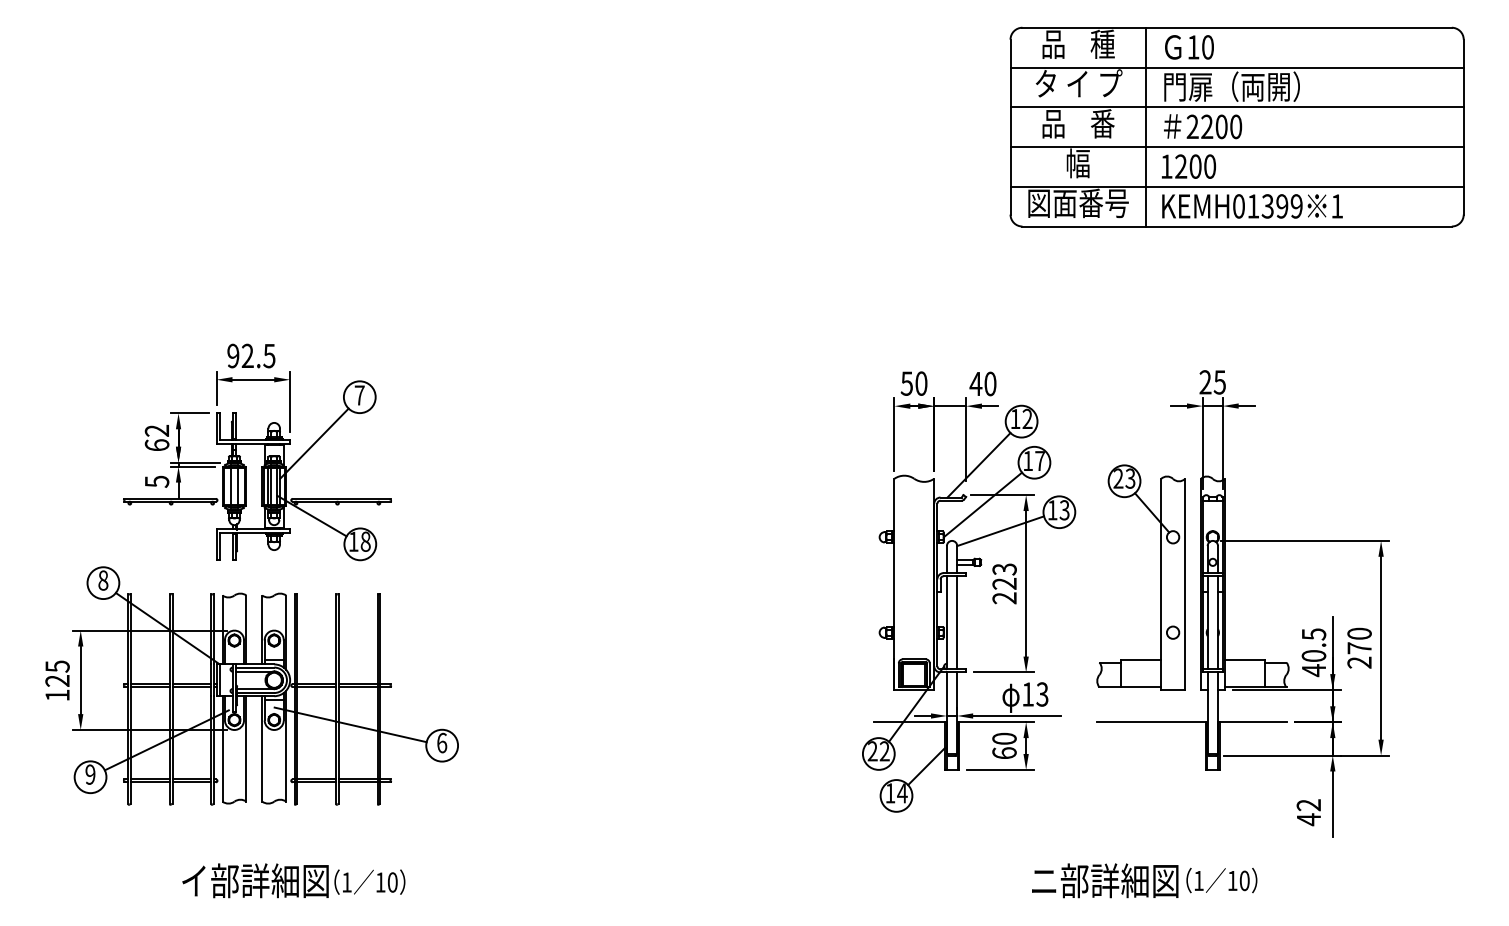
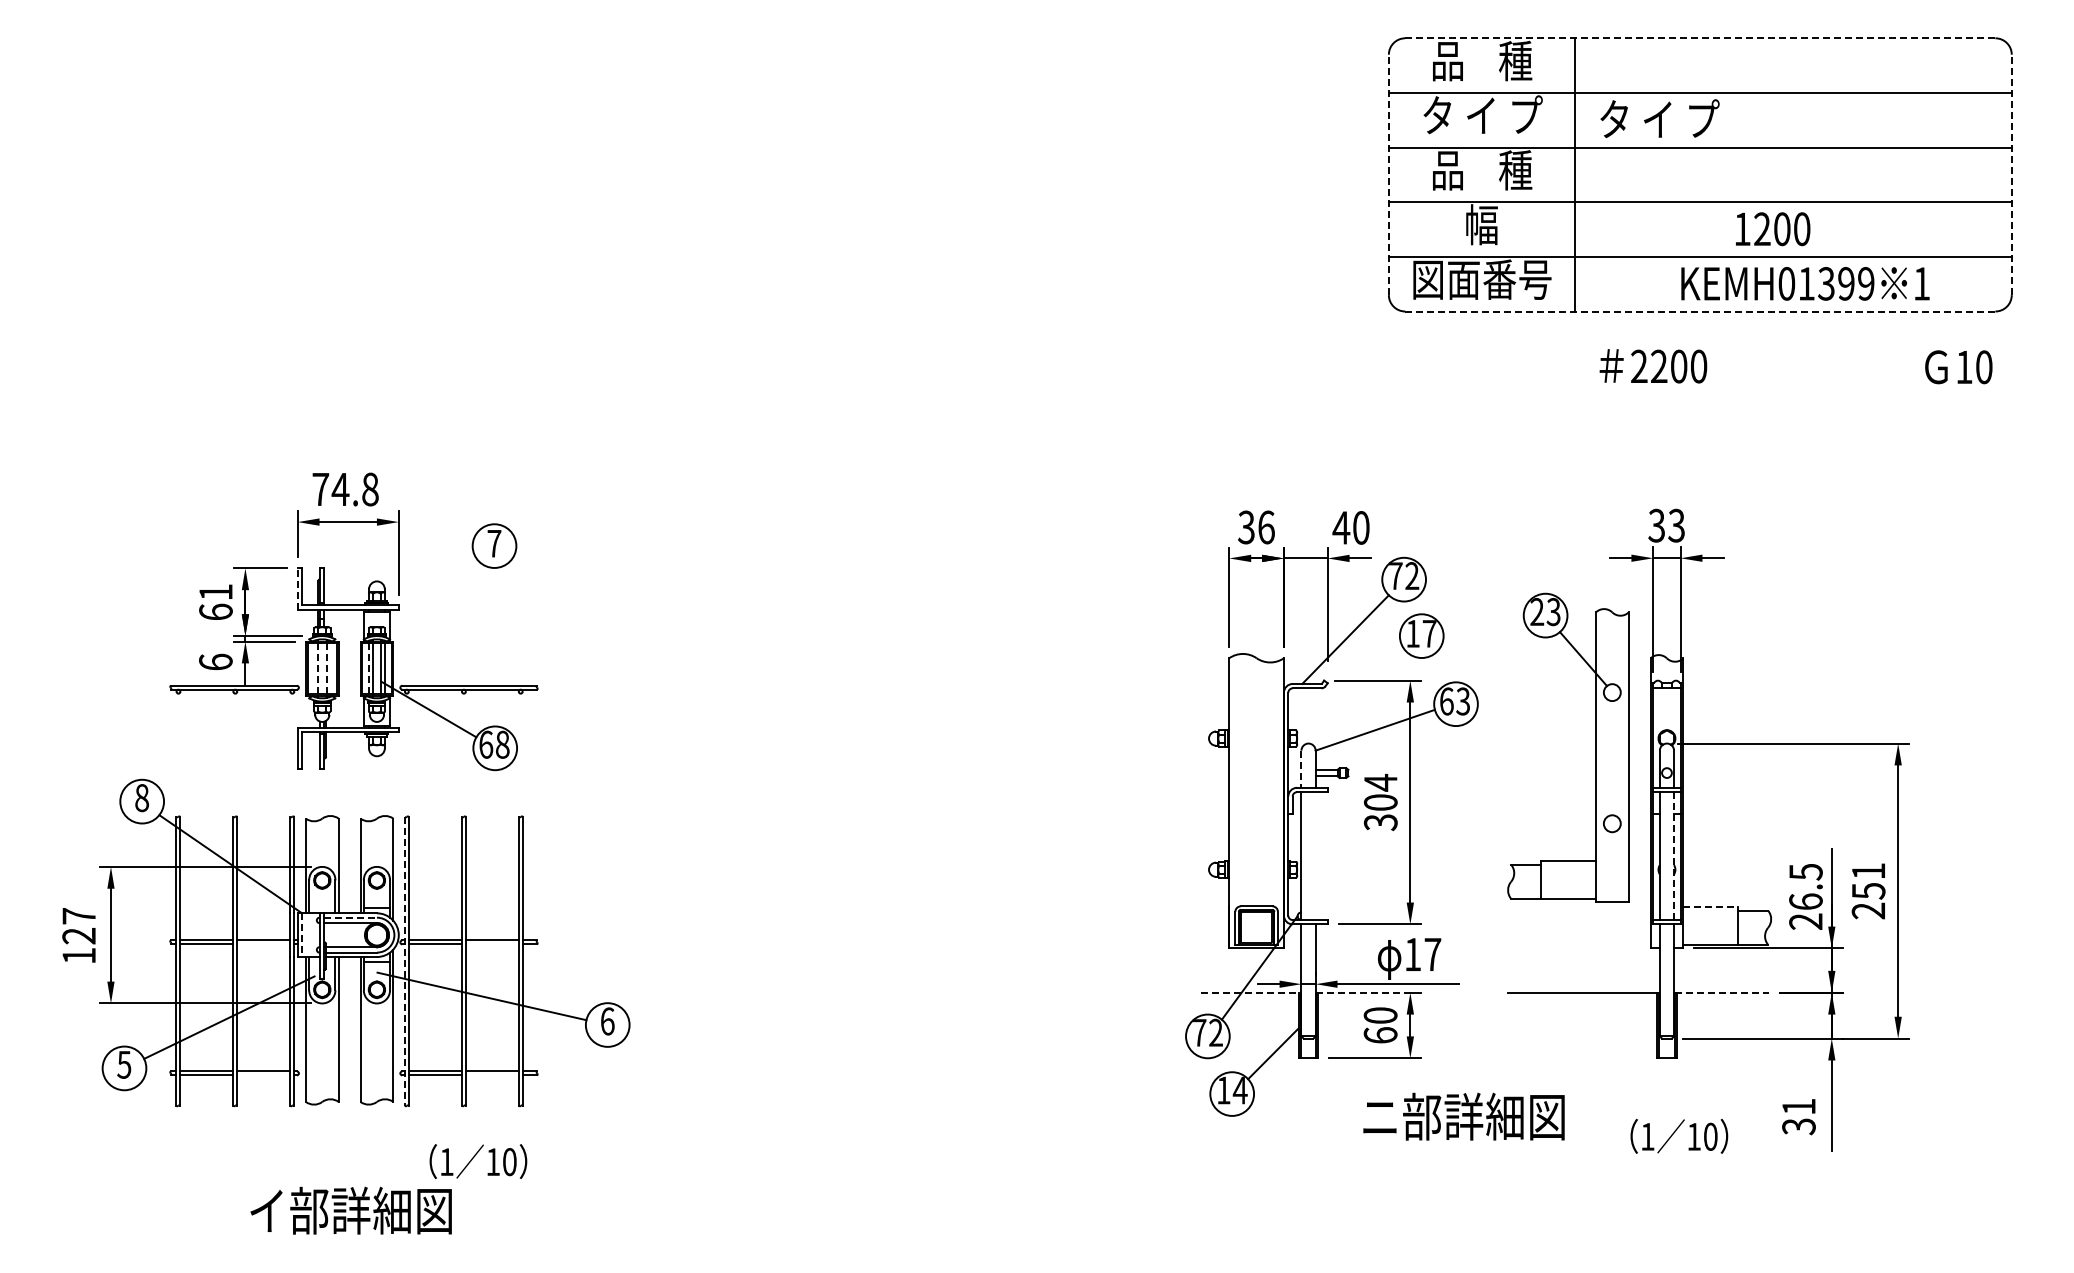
line: (1237, 27) -> (1700, 38), solid -> dashed
text: (1189, 47) -> (1958, 367), moved
text: (1232, 86) -> (1693, 119), 門扉（両開） -> タ イ プ
text: (1102, 123) -> (1515, 170), 品    番 -> 品    種
line: (1010, 126) -> (1388, 174), solid -> dashed
text: (1203, 126) -> (1653, 366), moved
line: (1463, 126) -> (2011, 174), solid -> dashed
text: (1189, 166) -> (1773, 229), moved
text: (1252, 206) -> (1805, 283), moved
line: (1237, 226) -> (1700, 311), solid -> dashed
text: (251, 356) -> (345, 489), 92.5 -> 74.8
text: (1212, 382) -> (1666, 525), 25 -> 33
text: (914, 383) -> (1256, 527), 50 -> 36
text: (1015, 418) -> (1395, 575), 12 -> 72
line: (216, 428) -> (297, 589), solid -> dashed
text: (156, 430) -> (215, 592), 62 -> 61
line: (314, 443) -> (432, 609), removed
text: (156, 481) -> (215, 661), 5 -> 6
line: (230, 486) -> (317, 668), solid -> dashed
line: (237, 486) -> (326, 668), solid -> dashed
line: (268, 486) -> (368, 668), solid -> dashed
line: (982, 504) -> (1350, 693), removed
text: (1052, 510) -> (1446, 701), 13 -> 63
text: (353, 541) -> (486, 744), 18 -> 68
line: (946, 559) -> (1301, 769), solid -> dashed
part: (1160, 577) -> (1595, 747), moved
text: (1004, 583) -> (1380, 802), 223 -> 304
line: (957, 623) -> (1315, 856), removed
line: (1218, 623) -> (1674, 856), solid -> dashed
text: (1359, 641) -> (1868, 881), 270 -> 251
line: (1245, 659) -> (1711, 906), solid -> dashed
text: (1313, 663) -> (1805, 911), 40.5 -> 26.5
text: (57, 666) -> (79, 916), 125 -> 127
line: (255, 667) -> (351, 917), solid -> dashed
line: (220, 680) -> (302, 935), solid -> dashed
line: (191, 687) -> (263, 944), removed
line: (358, 687) -> (492, 944), removed
text: (1042, 694) -> (1432, 954), 13 -> 17
line: (294, 699) -> (404, 961), solid -> dashed
line: (909, 722) -> (1250, 992), solid -> dashed
line: (992, 722) -> (1363, 992), solid -> dashed
line: (1253, 722) -> (1722, 992), solid -> dashed
text: (872, 751) -> (1199, 1032), 22 -> 72
text: (90, 774) -> (124, 1064), 9 -> 5
line: (191, 782) -> (263, 1075), removed
line: (358, 782) -> (492, 1075), removed
text: (1308, 812) -> (1798, 1116), 42 -> 31
text: (1221, 879) -> (1679, 1135), moved
text: (1104, 880) -> (1463, 1116), moved
text: (369, 882) -> (478, 1161), moved

